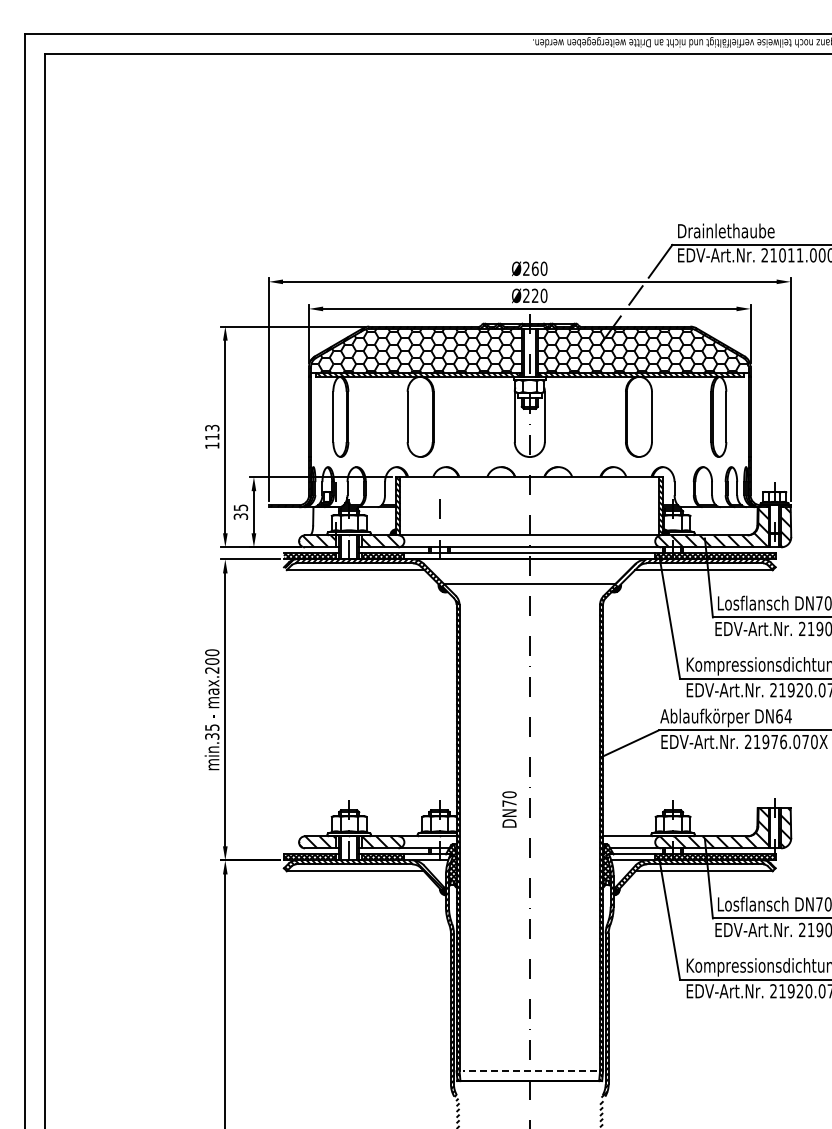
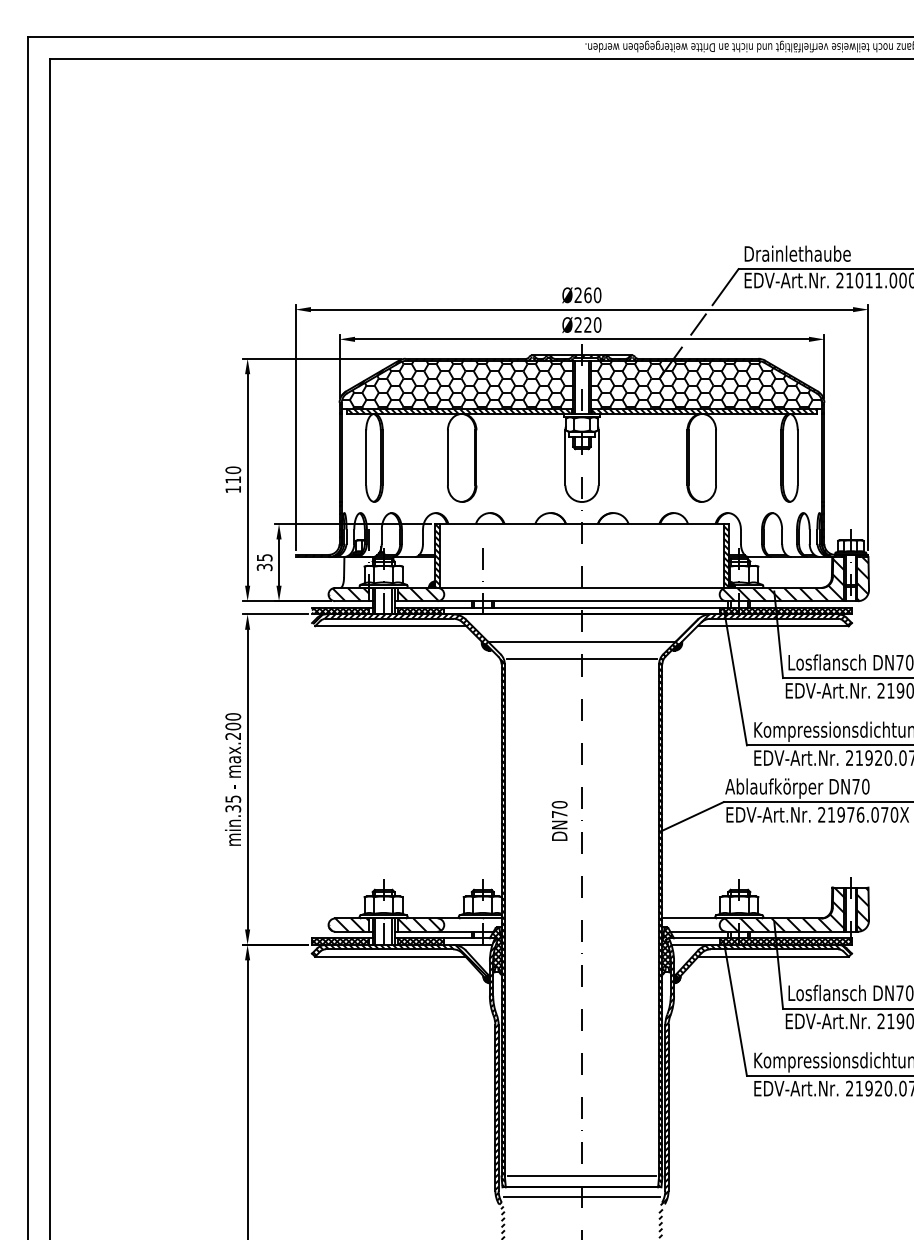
text: (212, 427) -> (233, 469), 113 -> 110
line: (529, 599) -> (581, 658), added
text: (783, 716) -> (860, 786), DN64 -> DN70
text: (509, 809) -> (559, 820), moved
line: (529, 1071) -> (581, 1176), dashed -> solid
line: (529, 1089) -> (581, 1196), added

